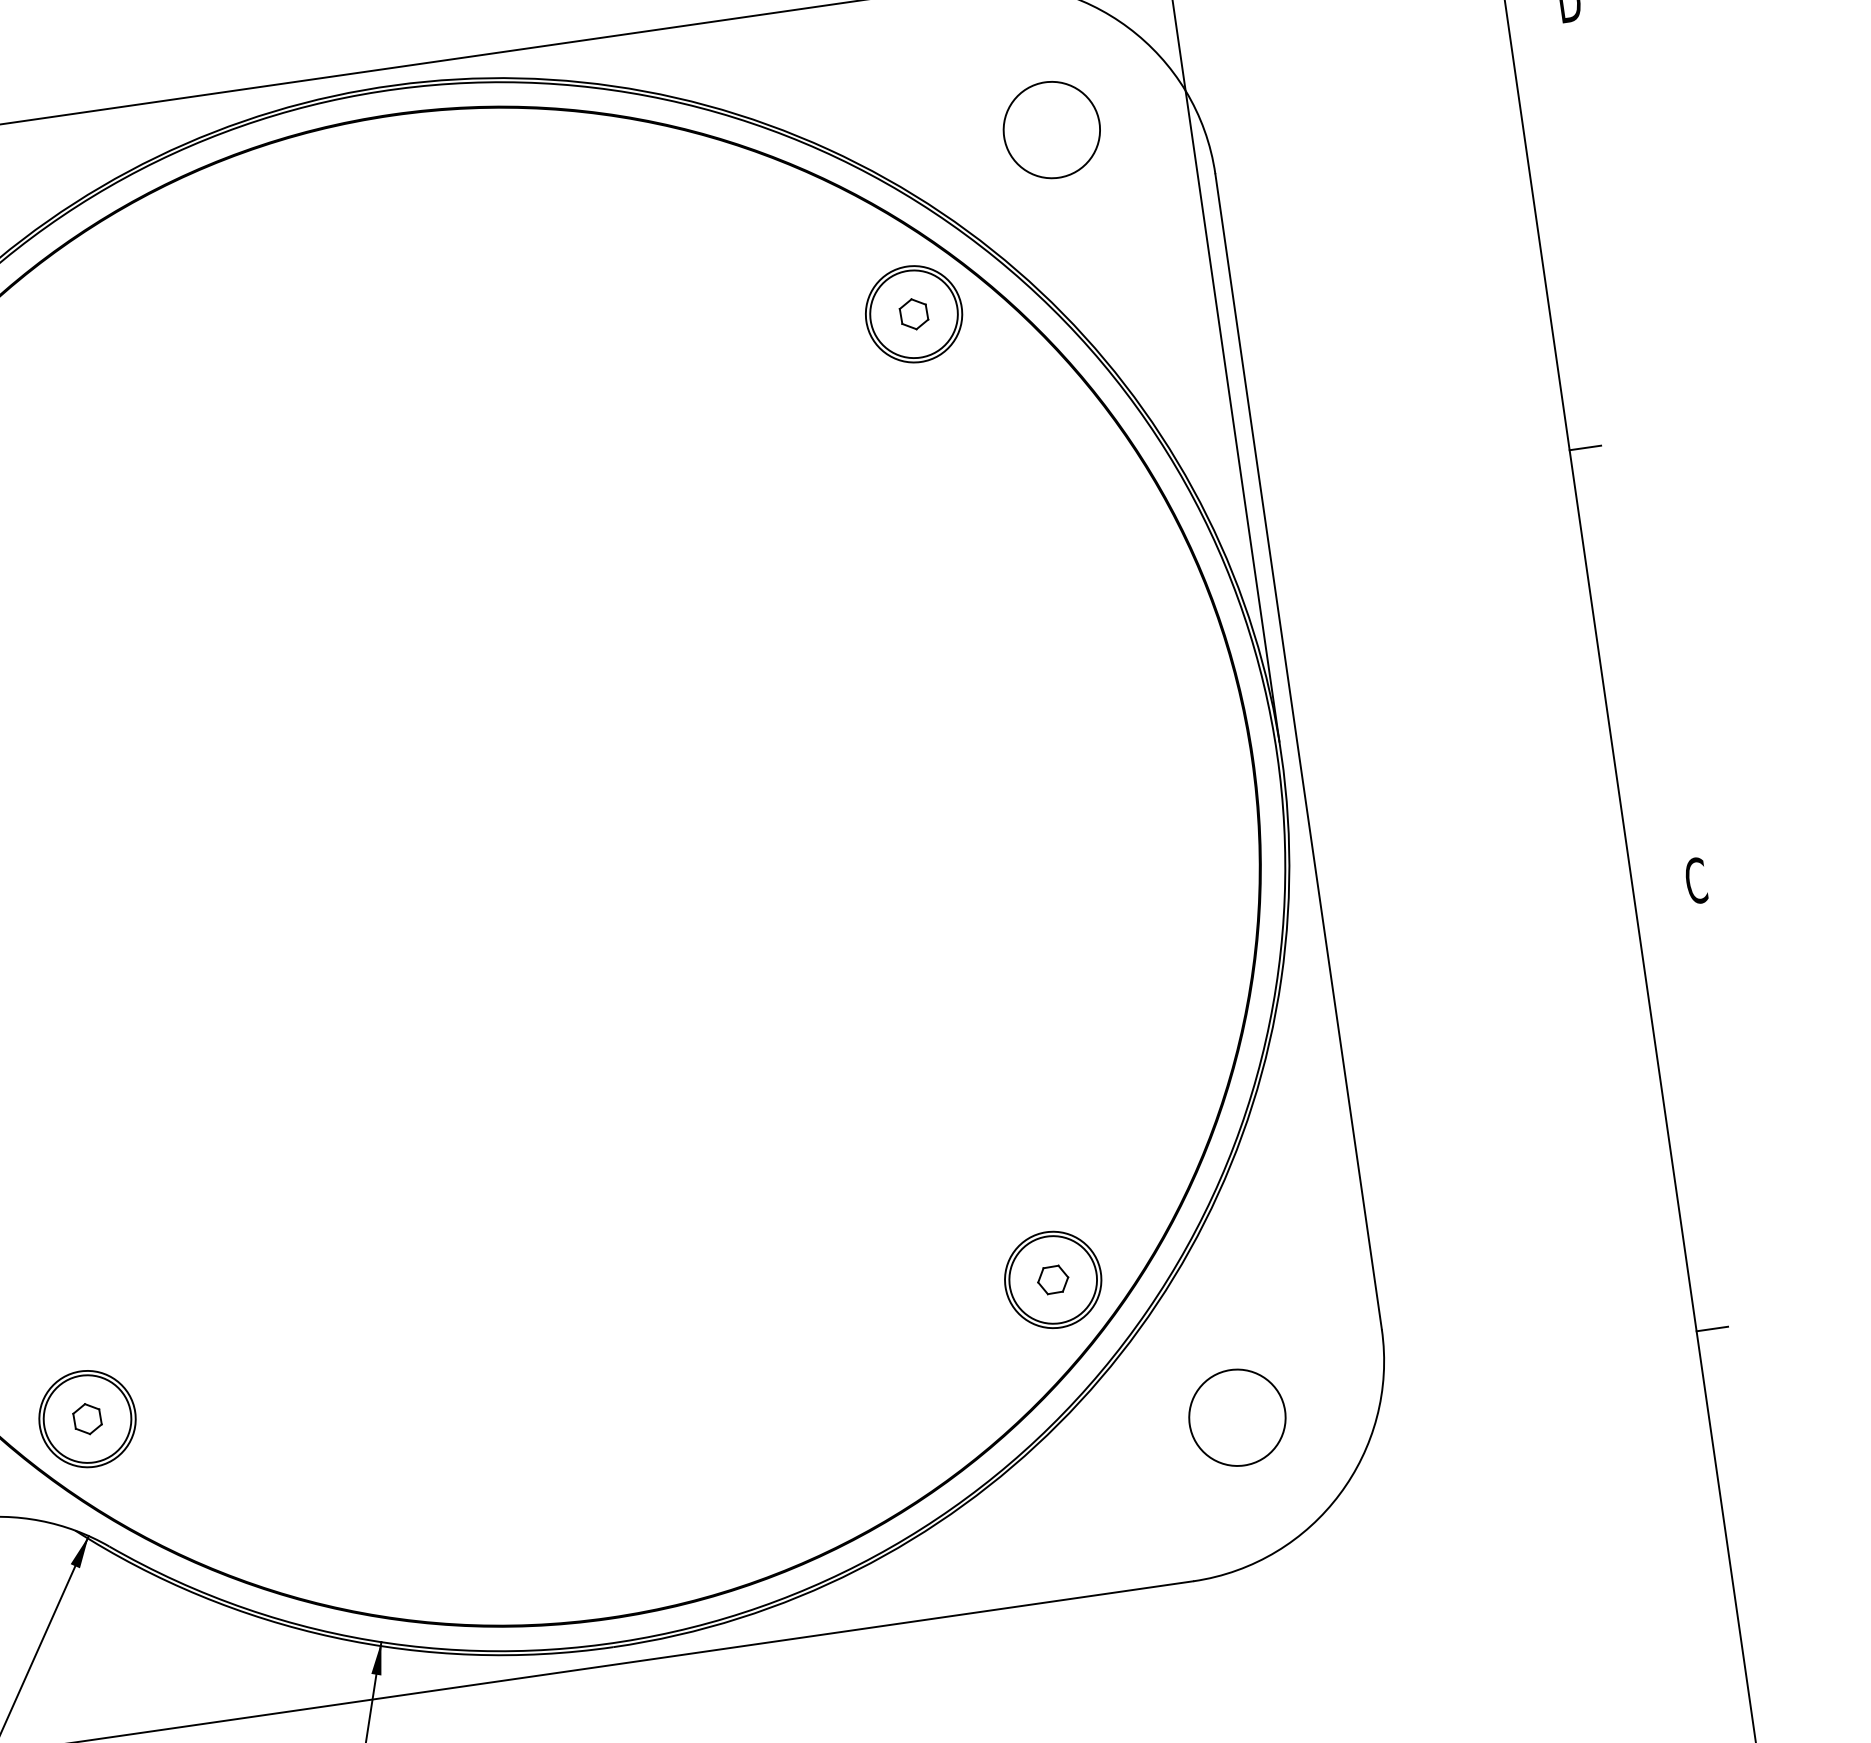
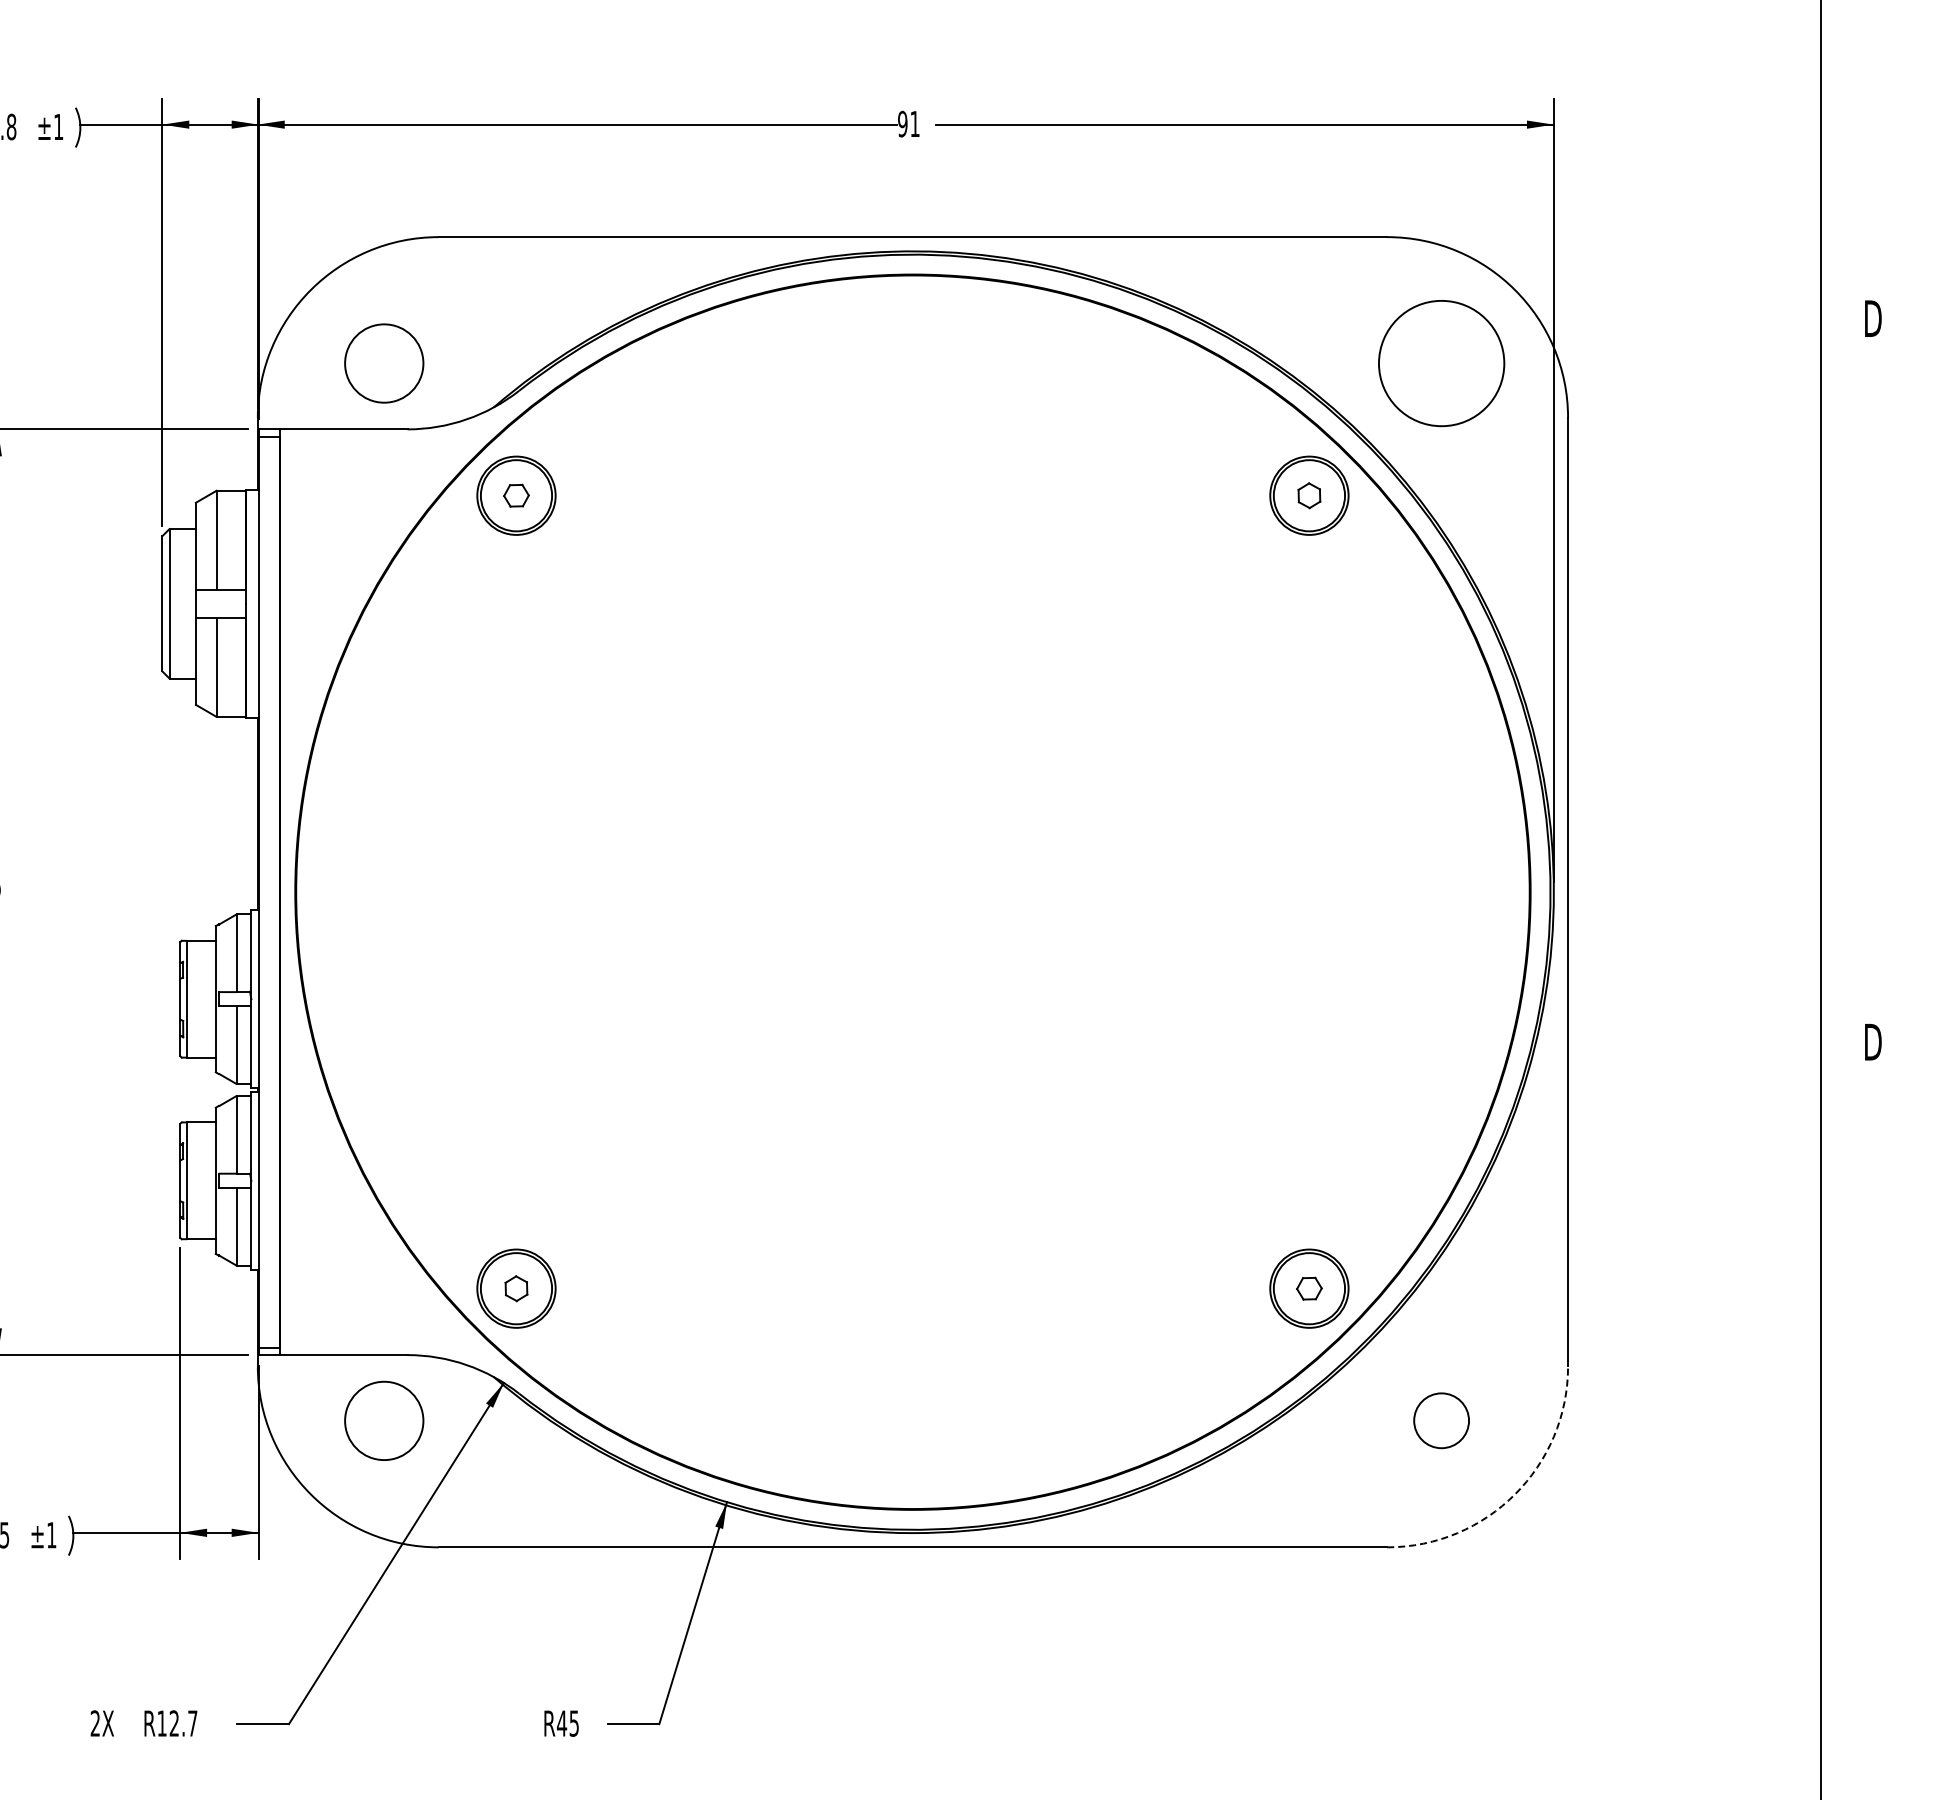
circle: (1051, 130) -> (1441, 363), size x1.6
line: (1584, 448) -> (1833, 681), removed
text: (1695, 881) -> (1872, 1042), C -> D
line: (1711, 1328) -> (1833, 1404), removed
circle: (1237, 1417) -> (1441, 1420), size x0.7
arc: (1340, 1494) -> (1515, 1494), solid -> dashed

